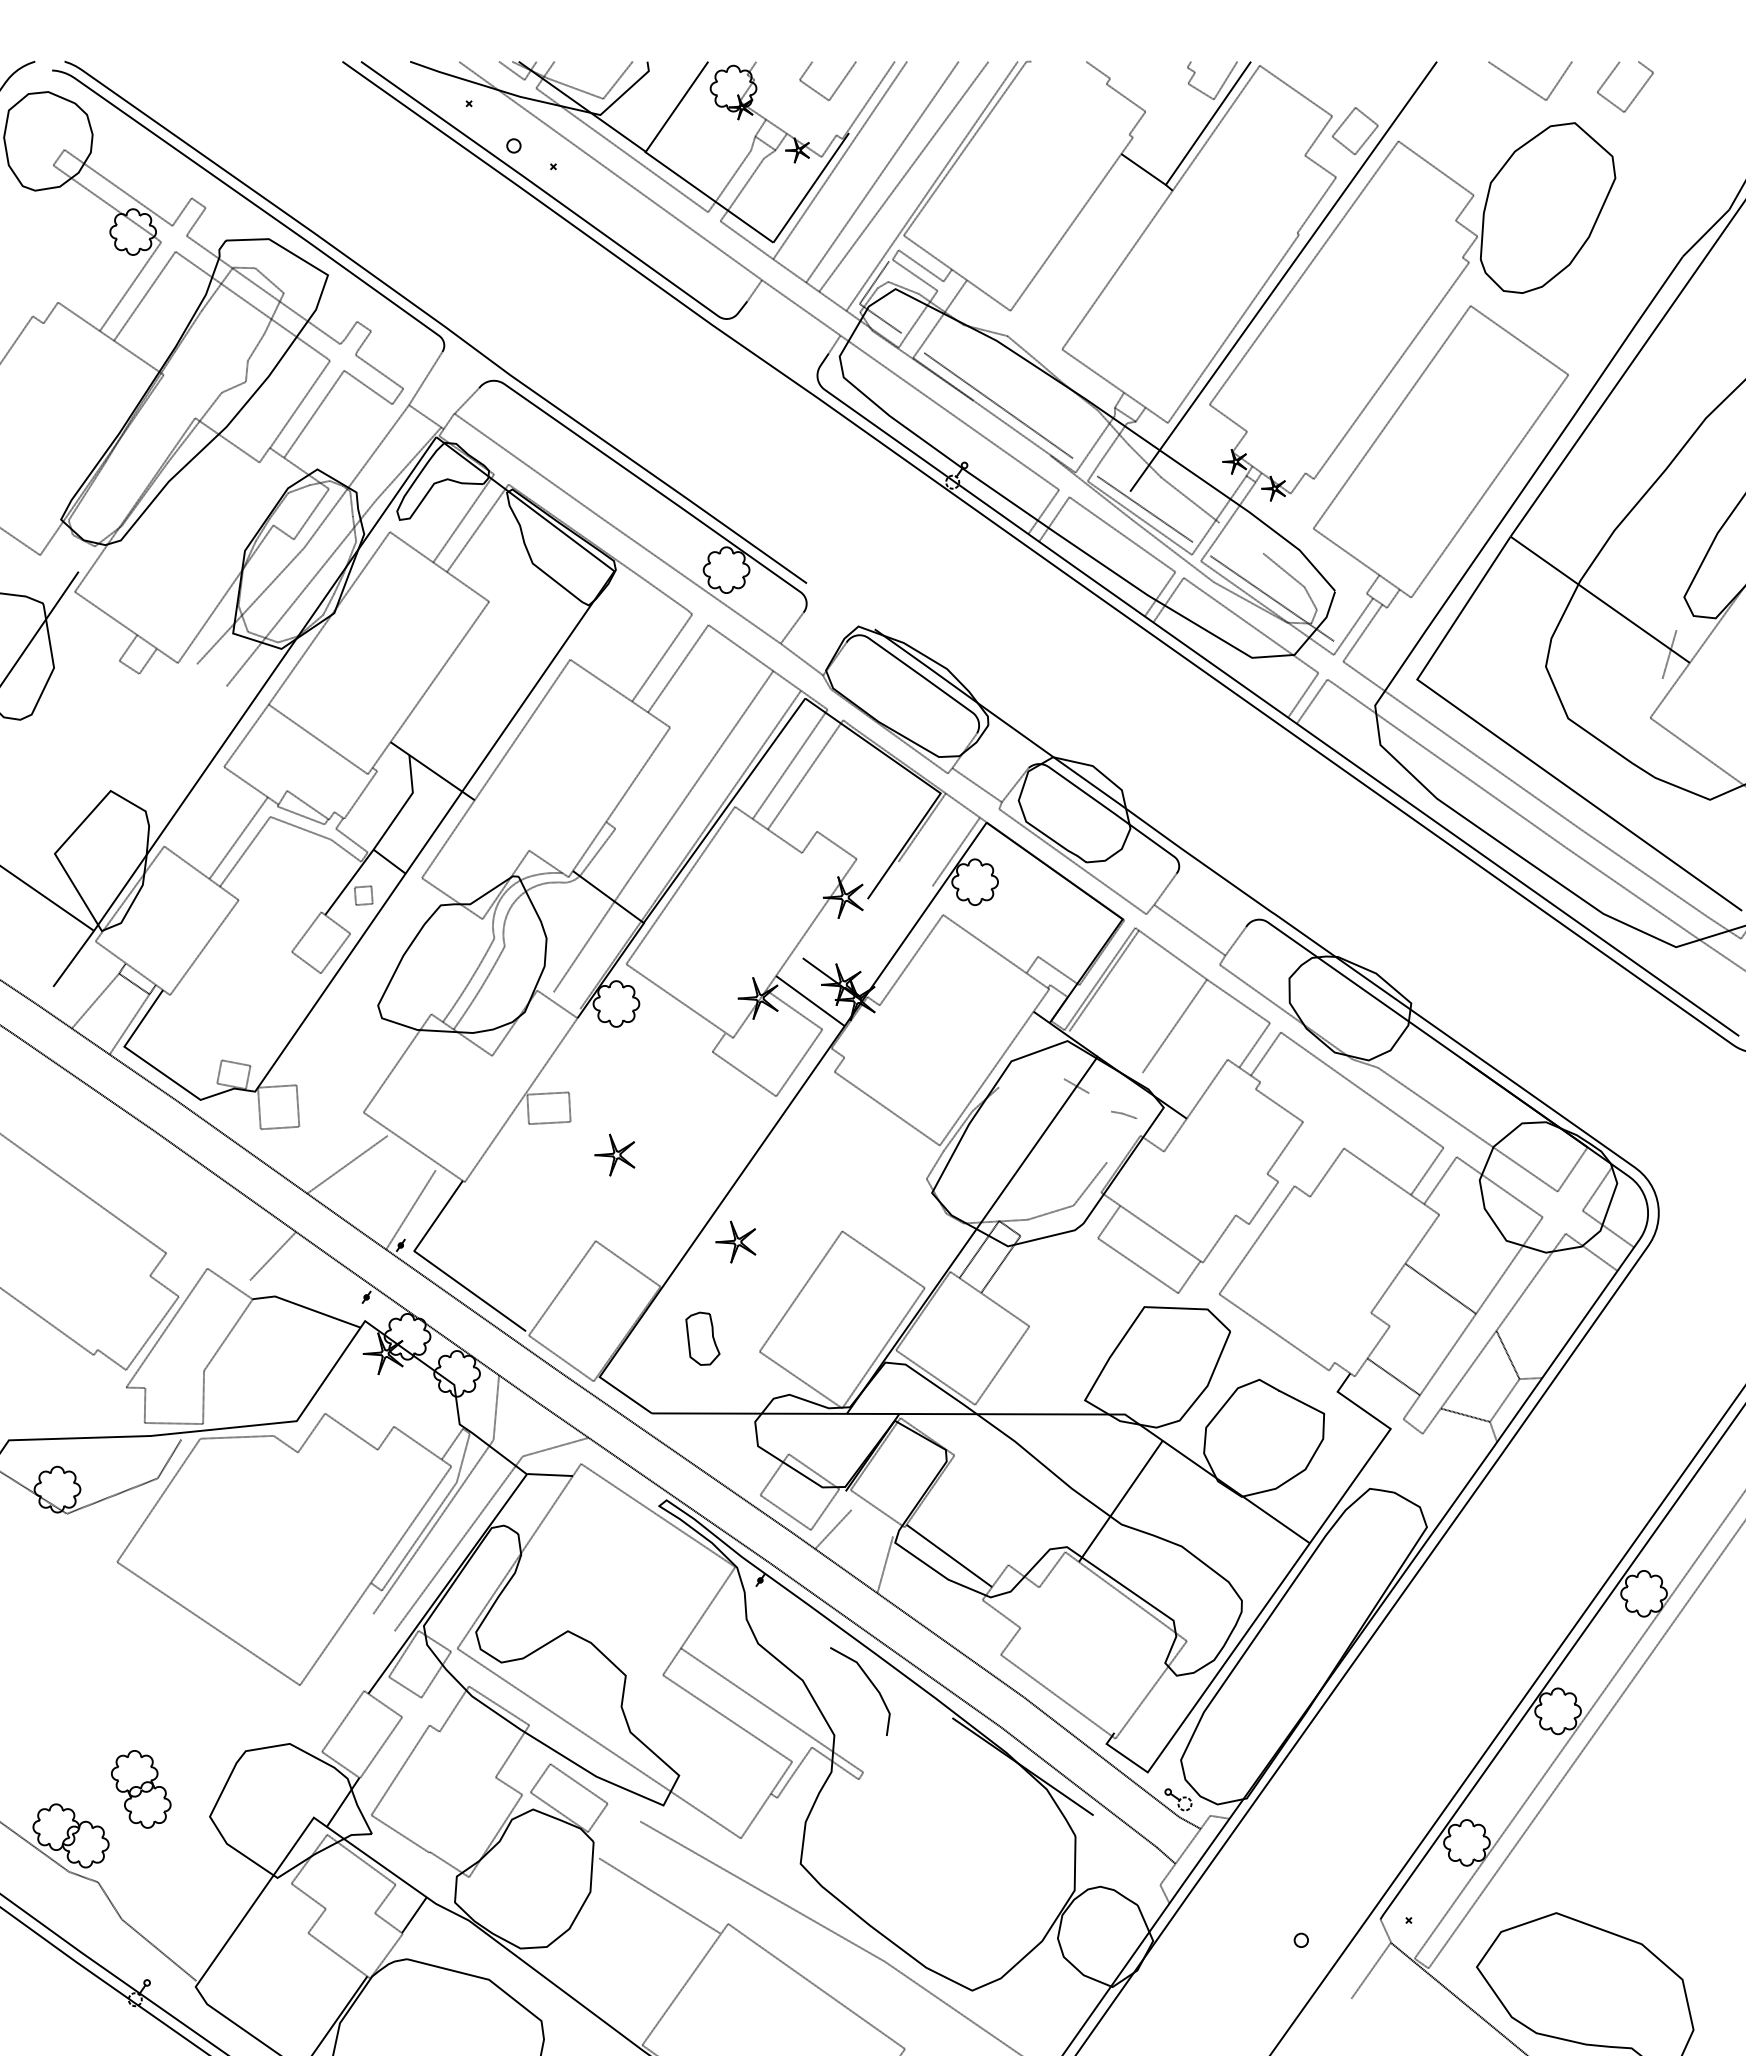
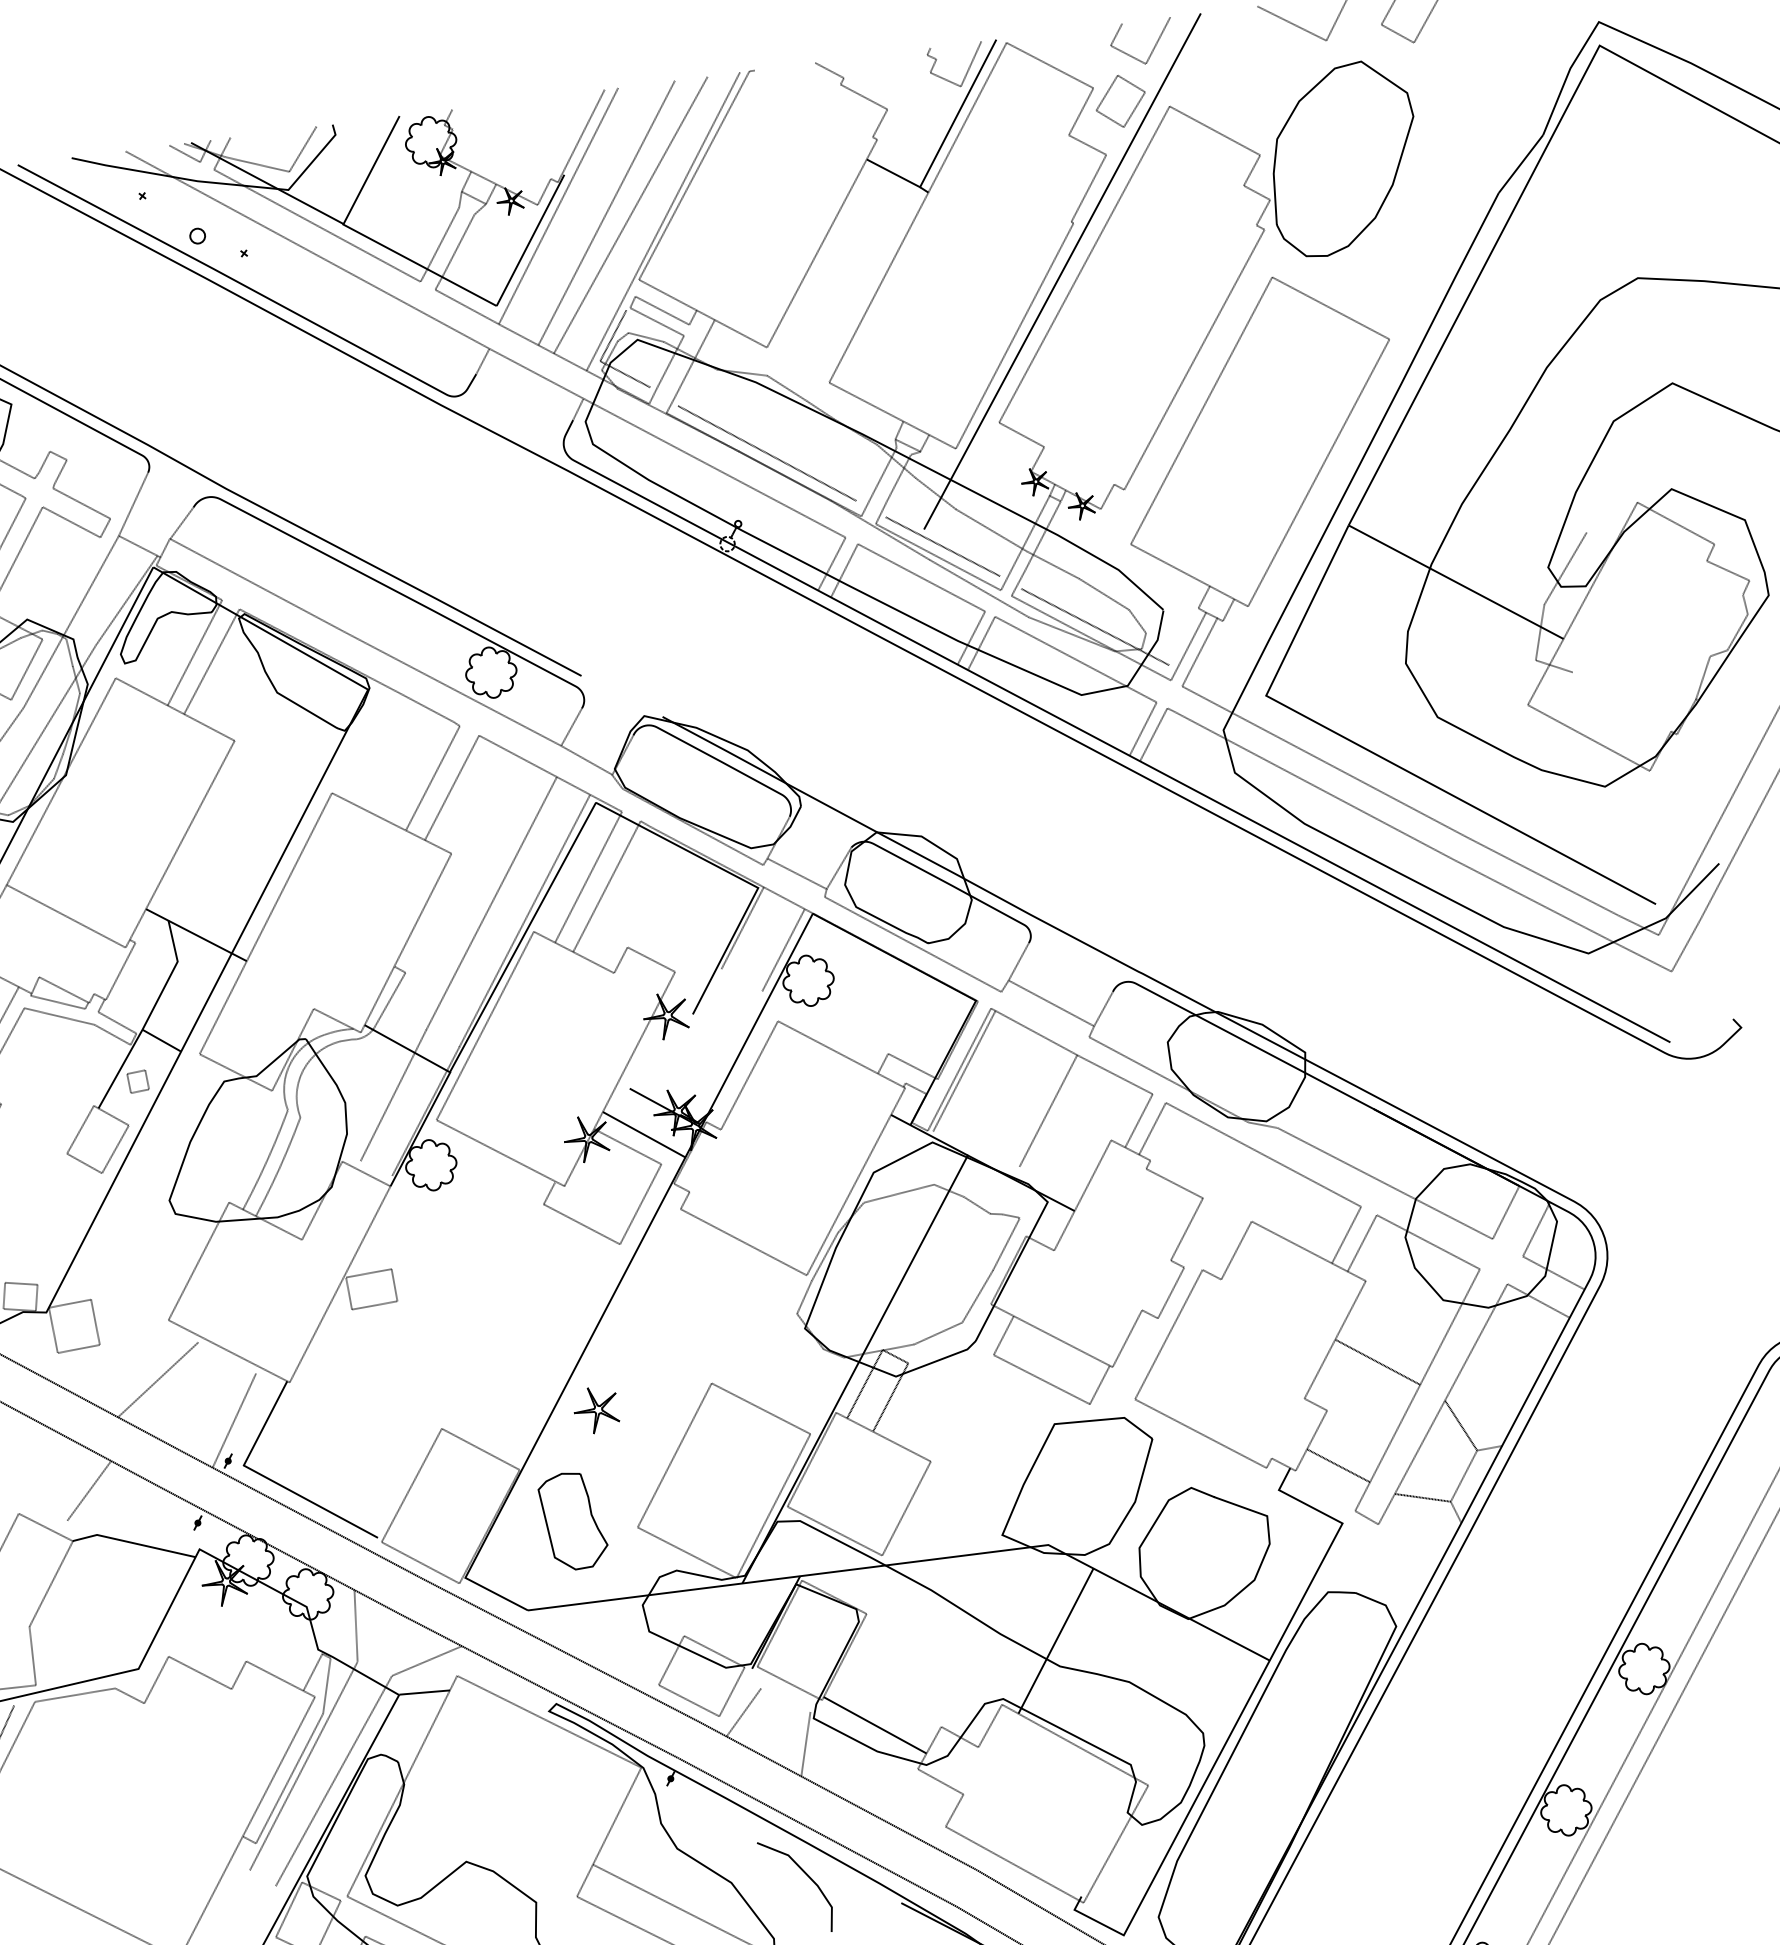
part: (836, 88) -> (1152, 49), moved
line: (1011, 427) -> (784, 475), added
line: (1241, 538) -> (1053, 565), added
line: (1699, 600) -> (1565, 568), added
line: (1678, 685) -> (1554, 665), added
line: (1031, 1083) -> (898, 1194), added
line: (1100, 1102) -> (977, 1205), added
line: (1121, 1140) -> (1005, 1244), added
part: (614, 1154) -> (450, 1331), removed
part: (702, 1338) -> (573, 1520), size x1.67

